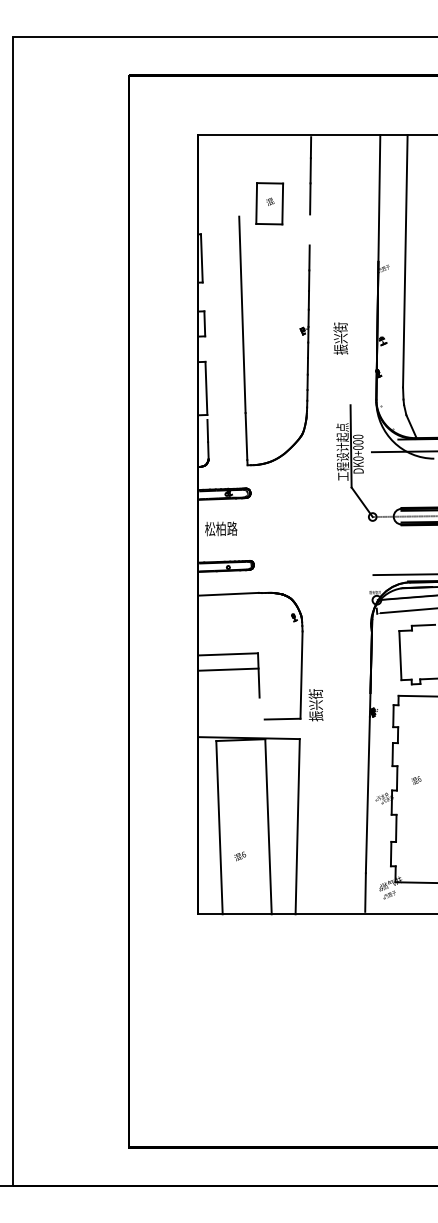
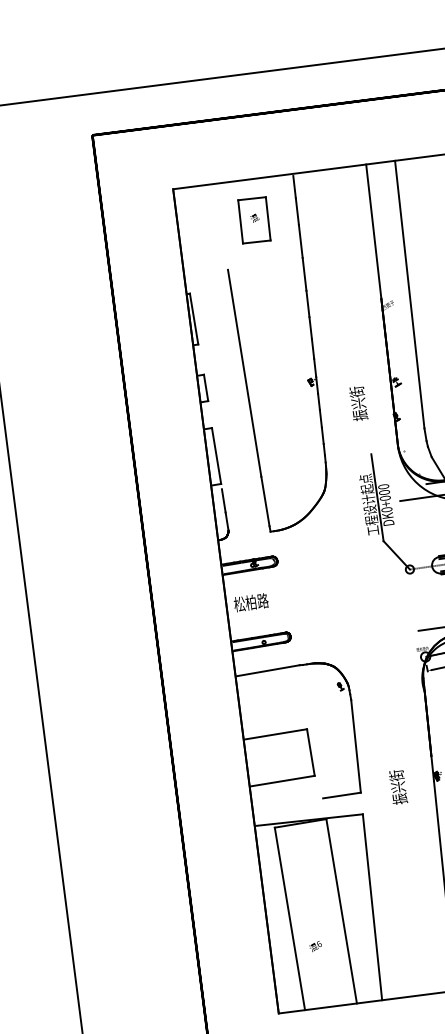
part: (269, 203) -> (254, 220), moved
line: (309, 229) -> (304, 273), added
text: (340, 338) -> (358, 403), moved
line: (228, 669) -> (283, 780), moved
text: (315, 705) -> (397, 787), moved

